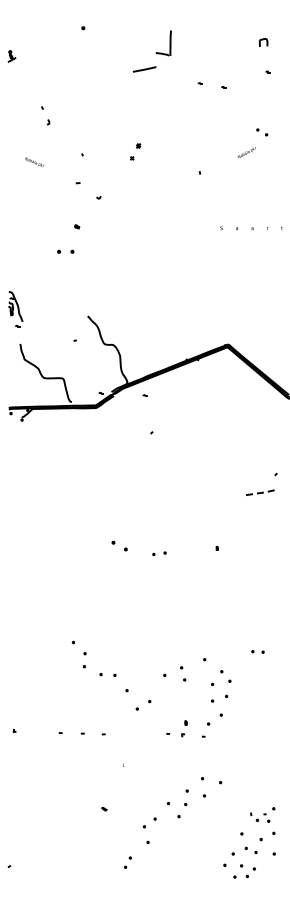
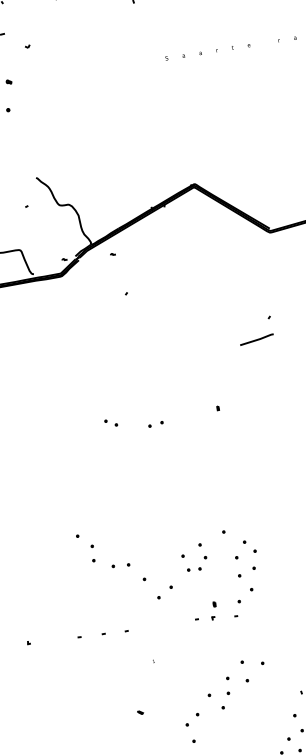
line: (263, 492) -> (258, 339), dashed -> solid
part: (119, 546) -> (111, 423), size x0.71
part: (257, 651) -> (193, 569), moved

